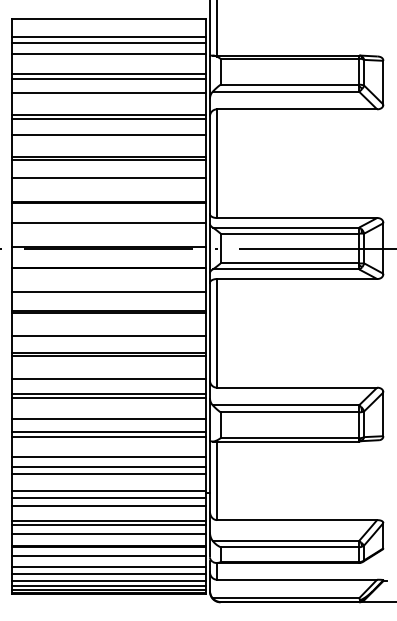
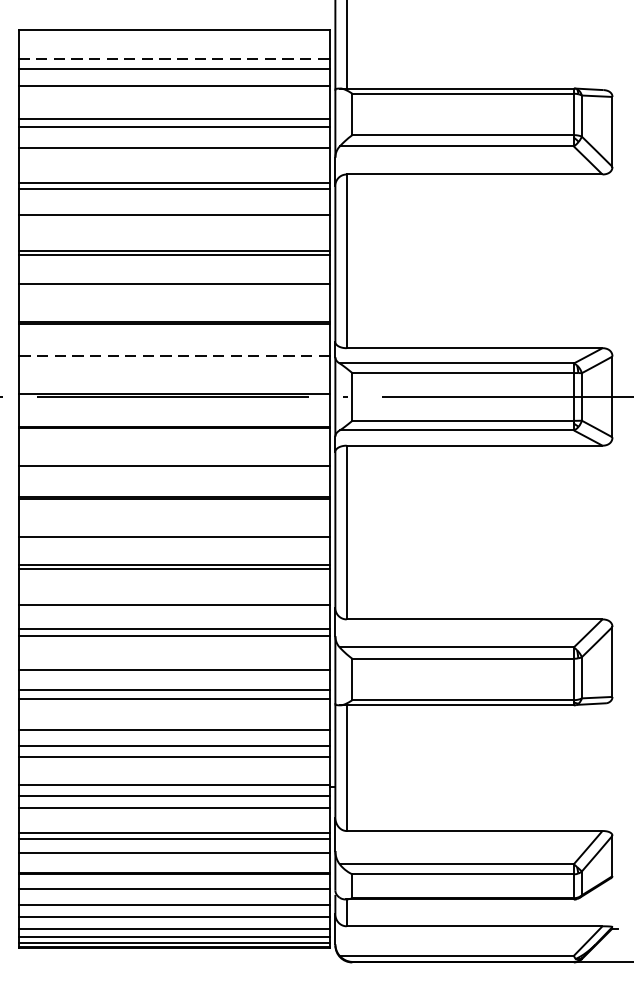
line: (109, 37) -> (174, 59), solid -> dashed
line: (108, 222) -> (173, 355), solid -> dashed

